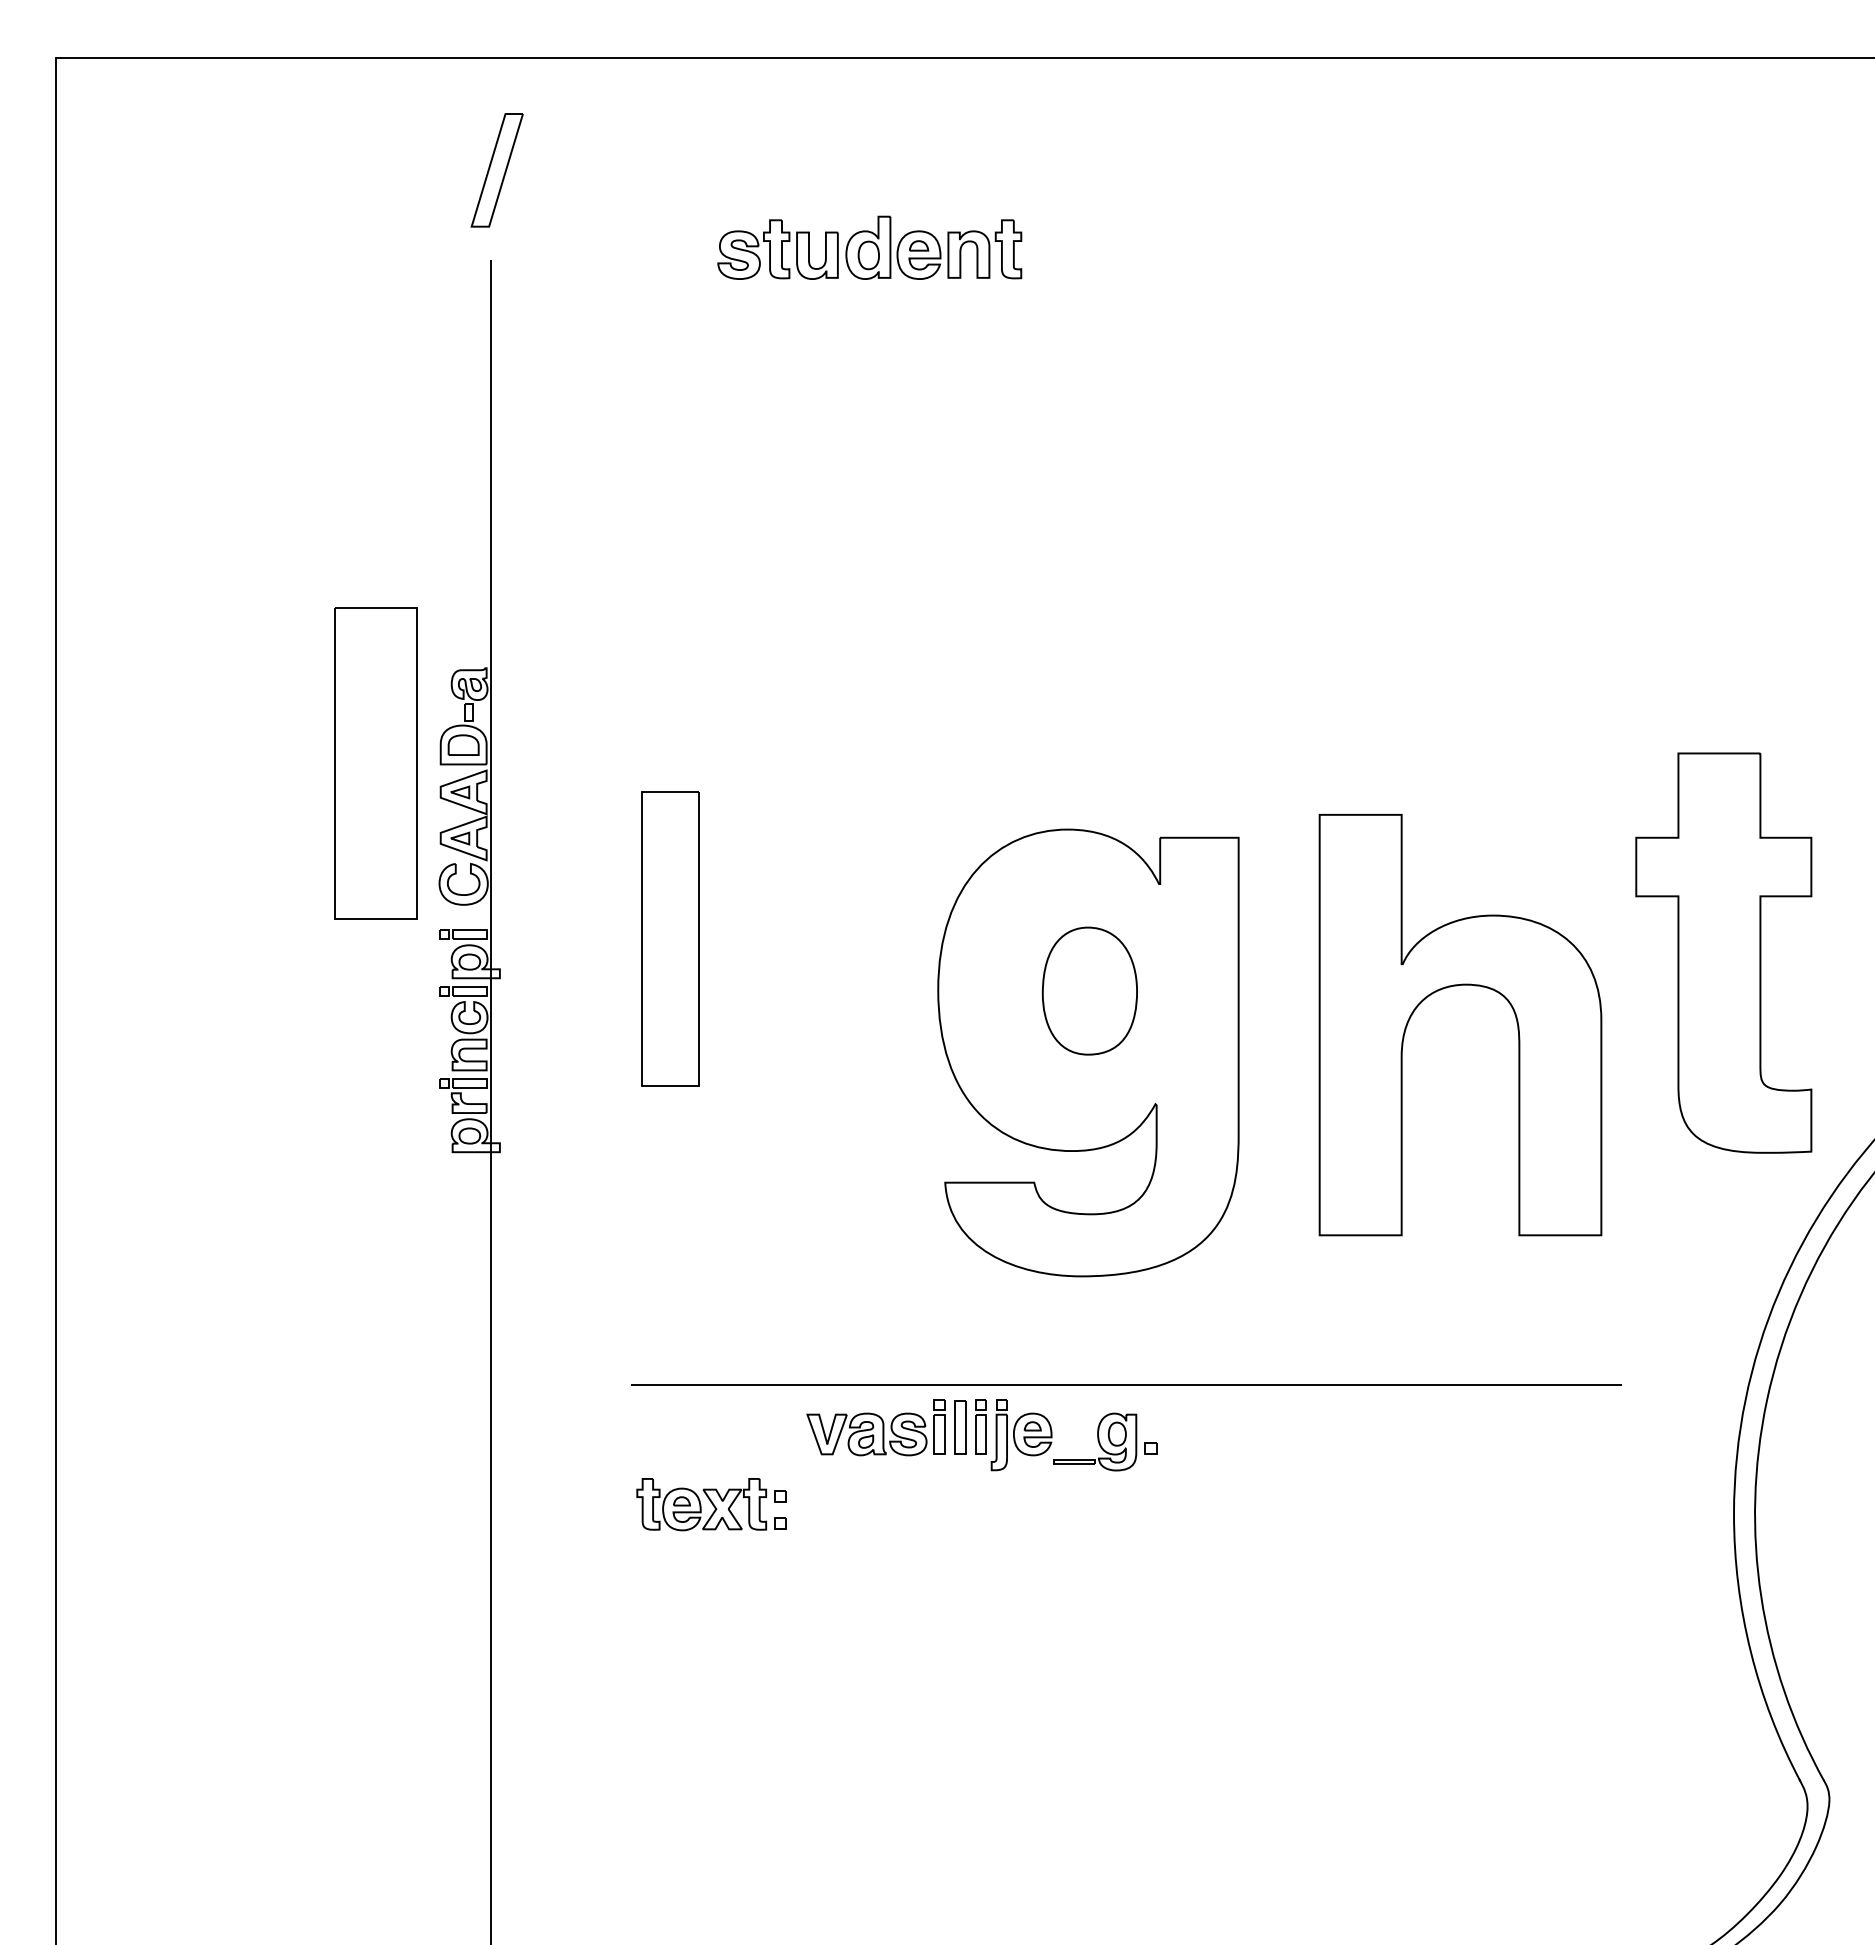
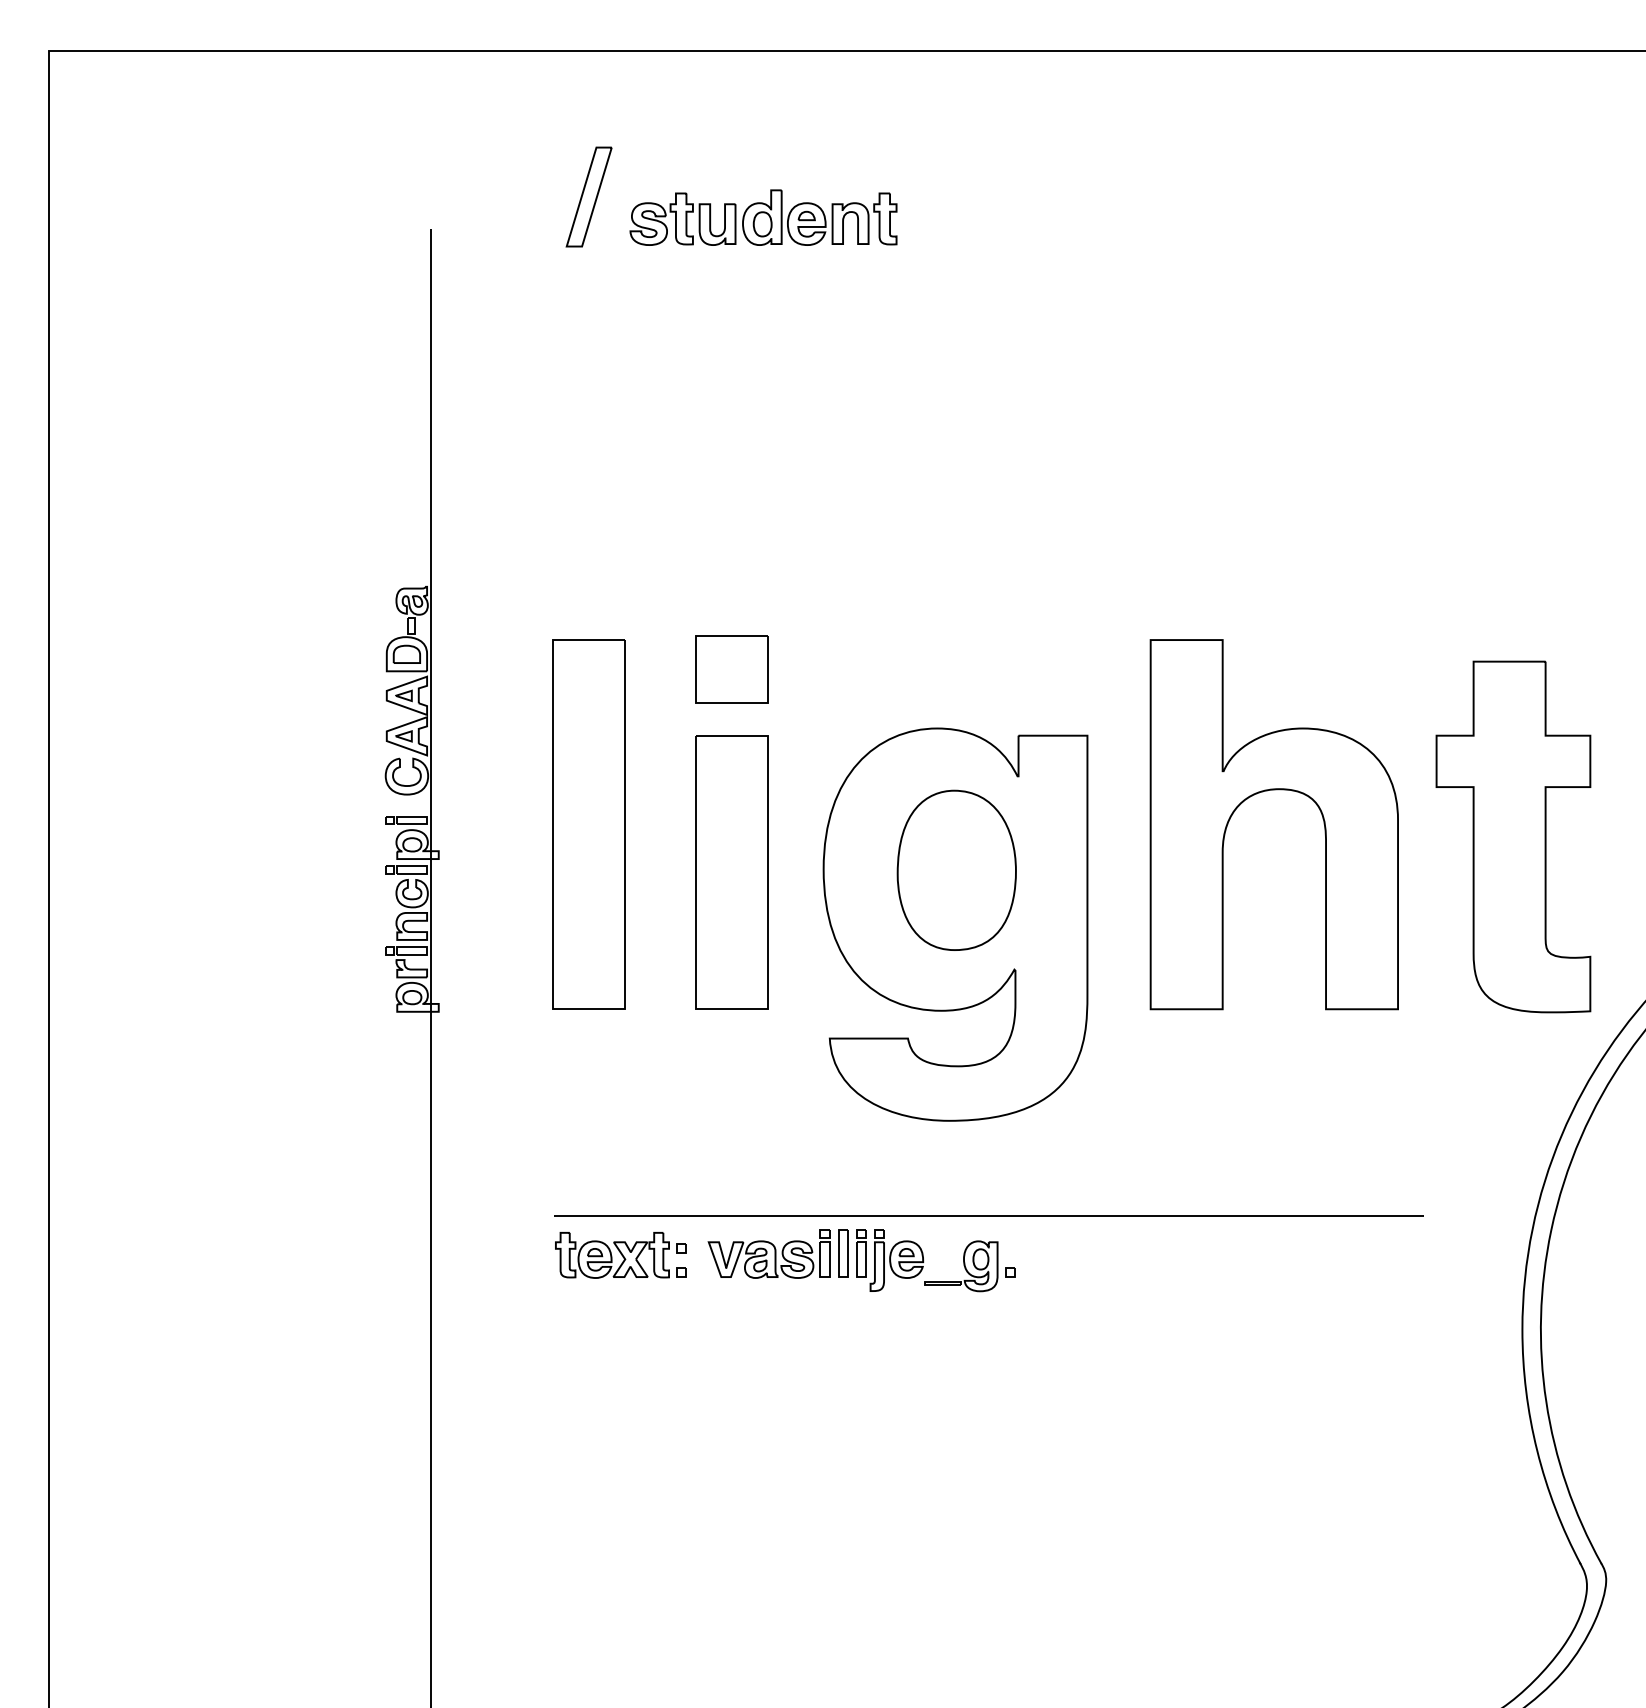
part: (496, 170) -> (588, 197), moved
part: (832, 762) -> (730, 669), added
part: (375, 763) -> (730, 872), moved
part: (670, 938) -> (588, 824), size x1.43
part: (1457, 986) -> (1271, 790), moved
part: (1089, 990) -> (956, 869), size x1.43
part: (711, 1504) -> (621, 1255), moved

